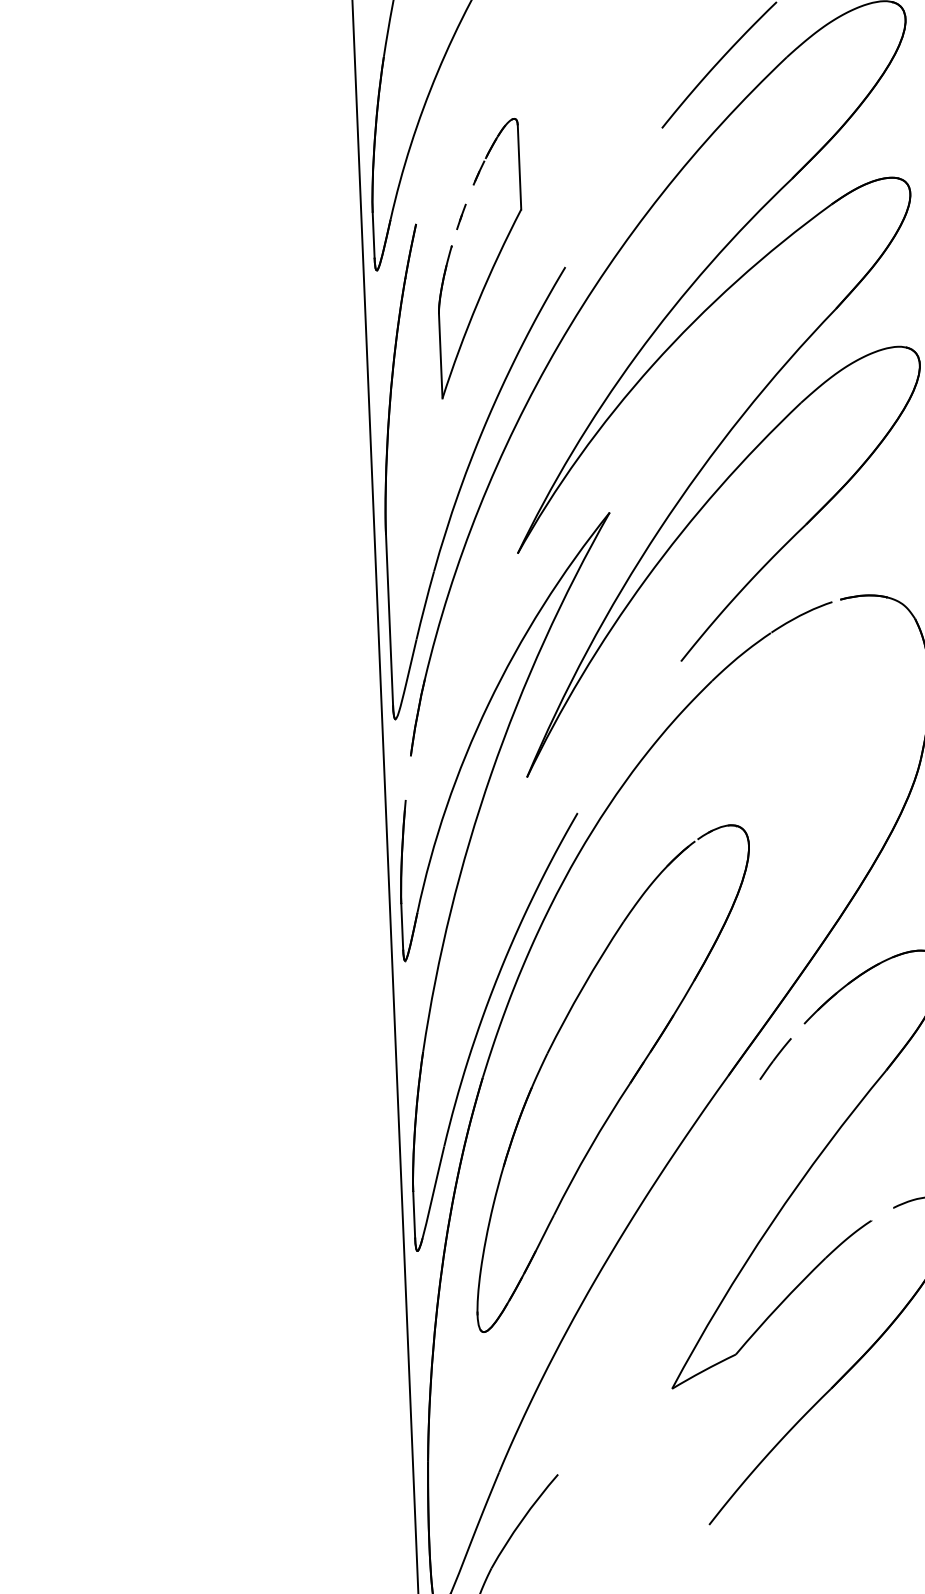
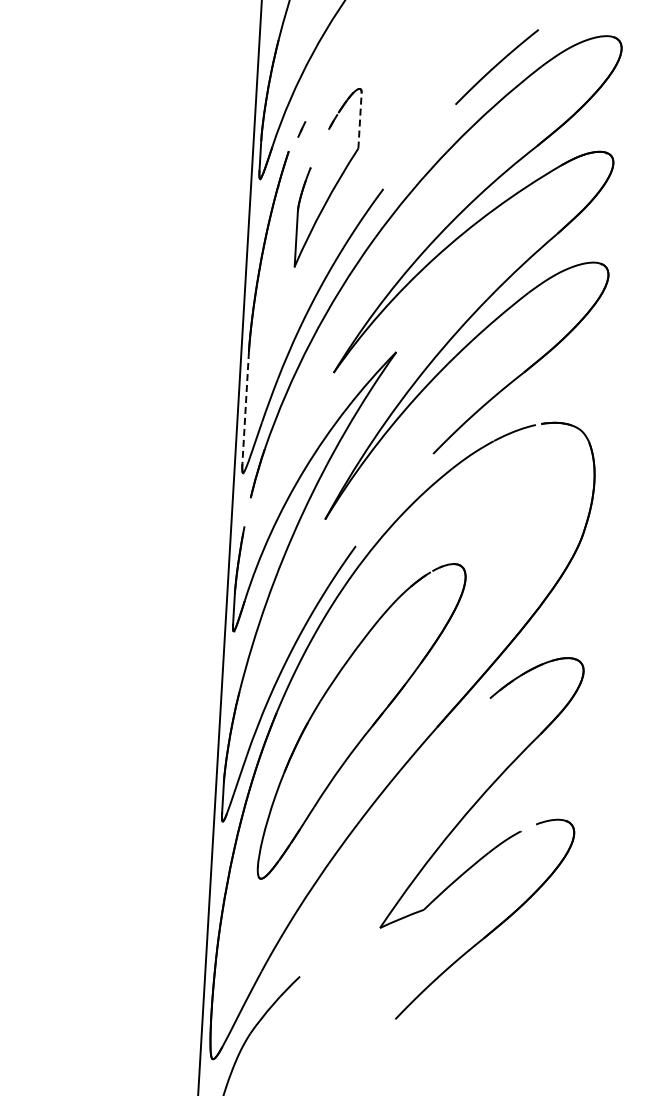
line: (520, 166) -> (360, 120), solid -> dashed
line: (460, 217) -> (301, 129), moved
line: (389, 619) -> (245, 407), solid -> dashed
line: (776, 1058) -> (469, 719), removed

